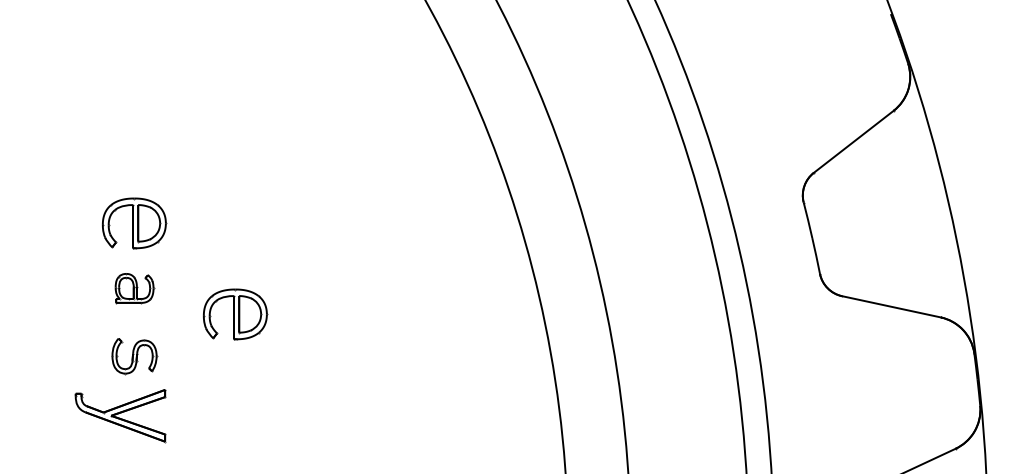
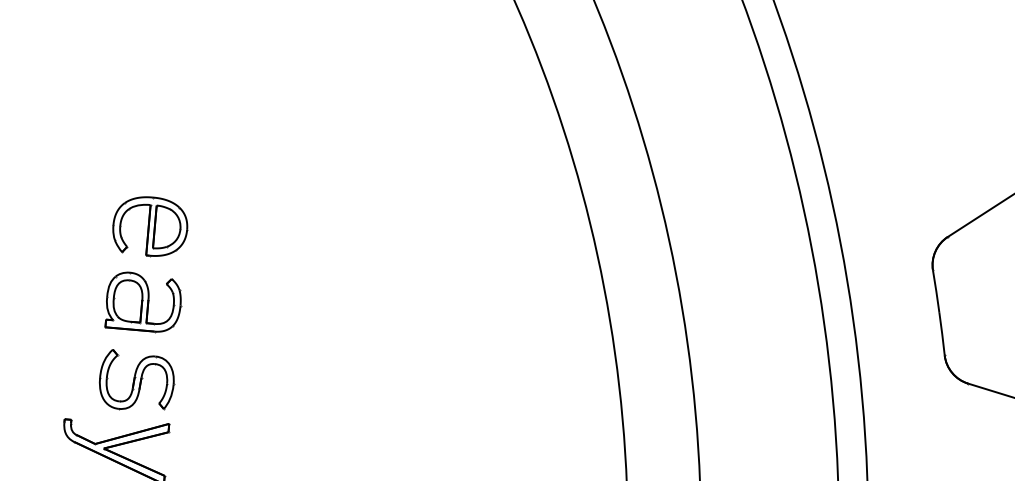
part: (134, 288) -> (143, 302), size x1.67
part: (235, 314) -> (259, 343), removed
part: (134, 356) -> (136, 381), size x1.43

